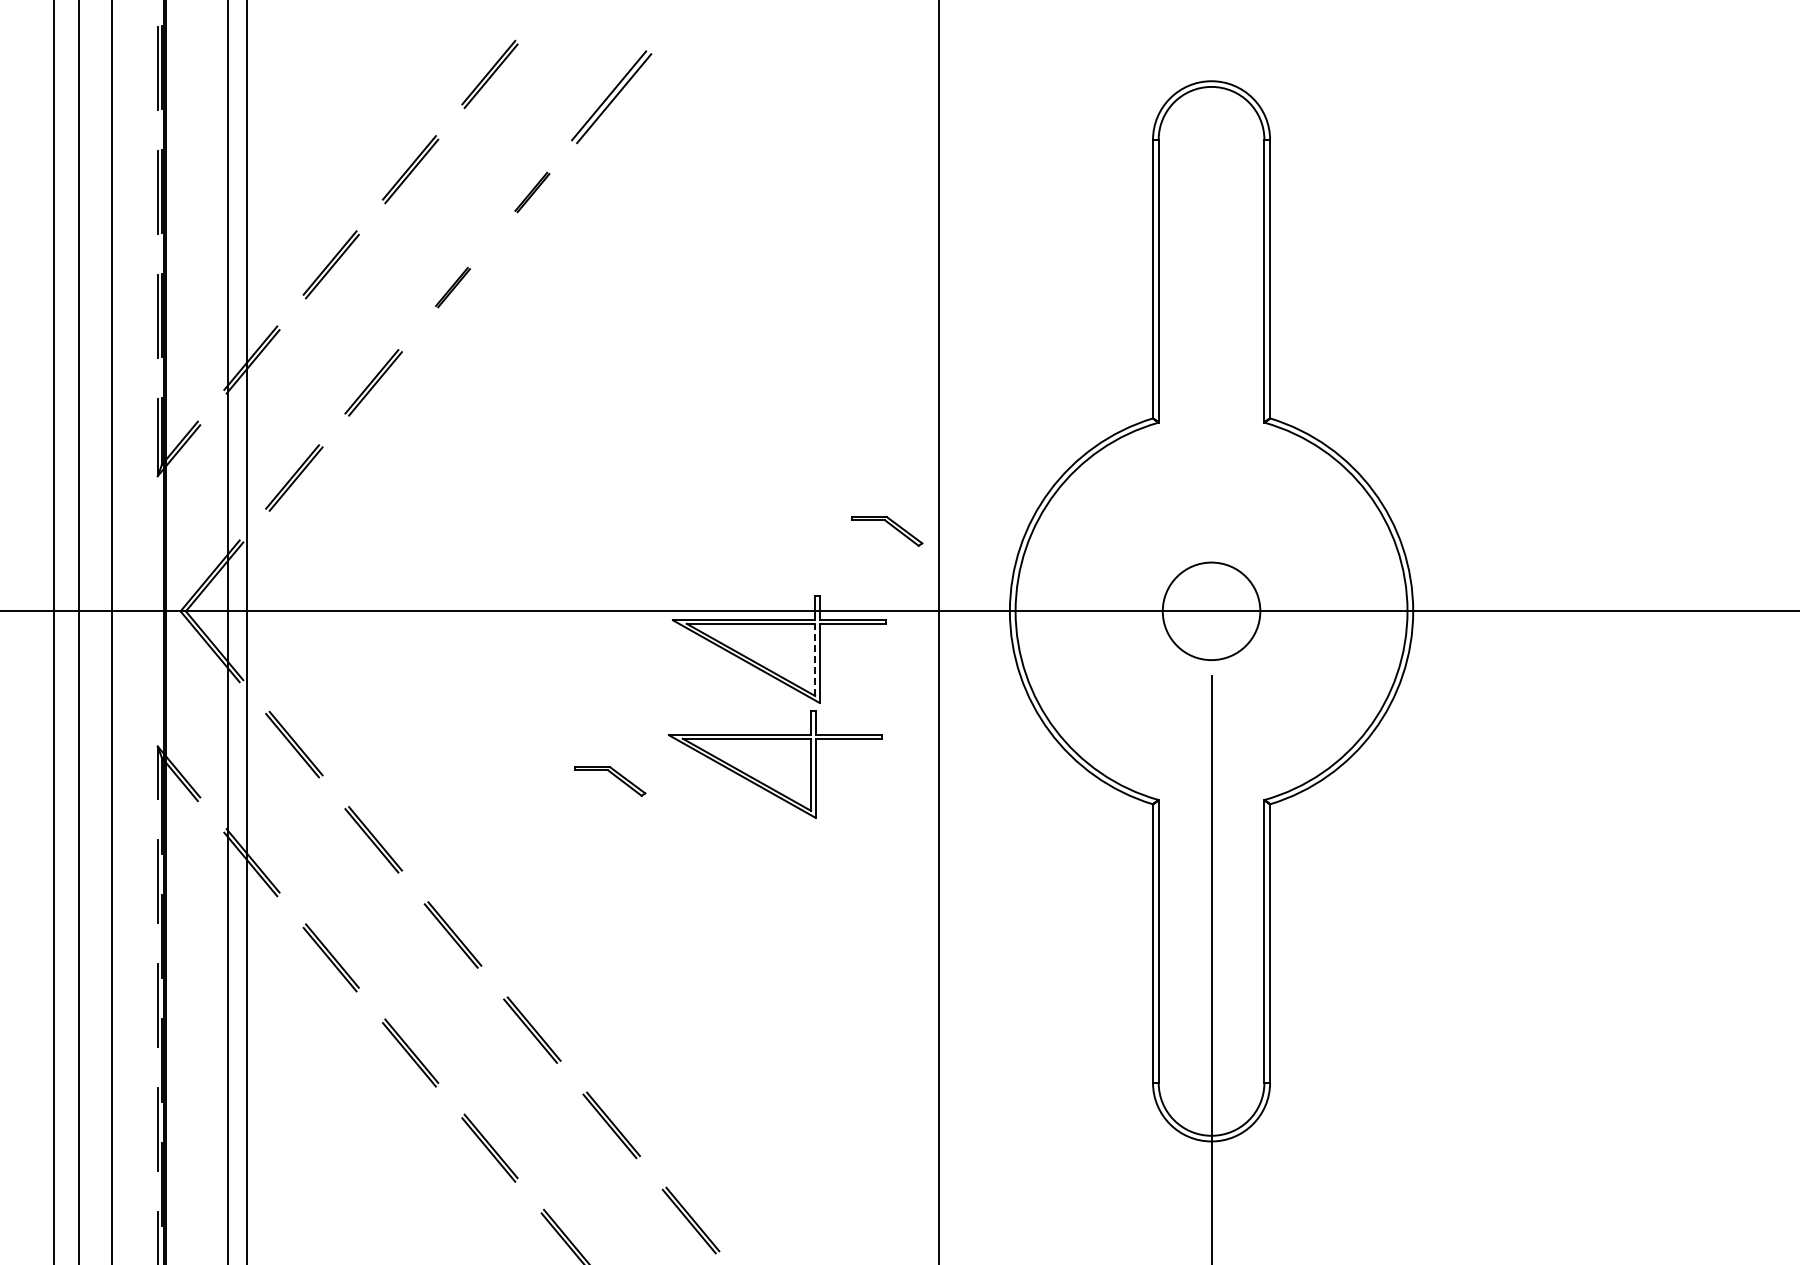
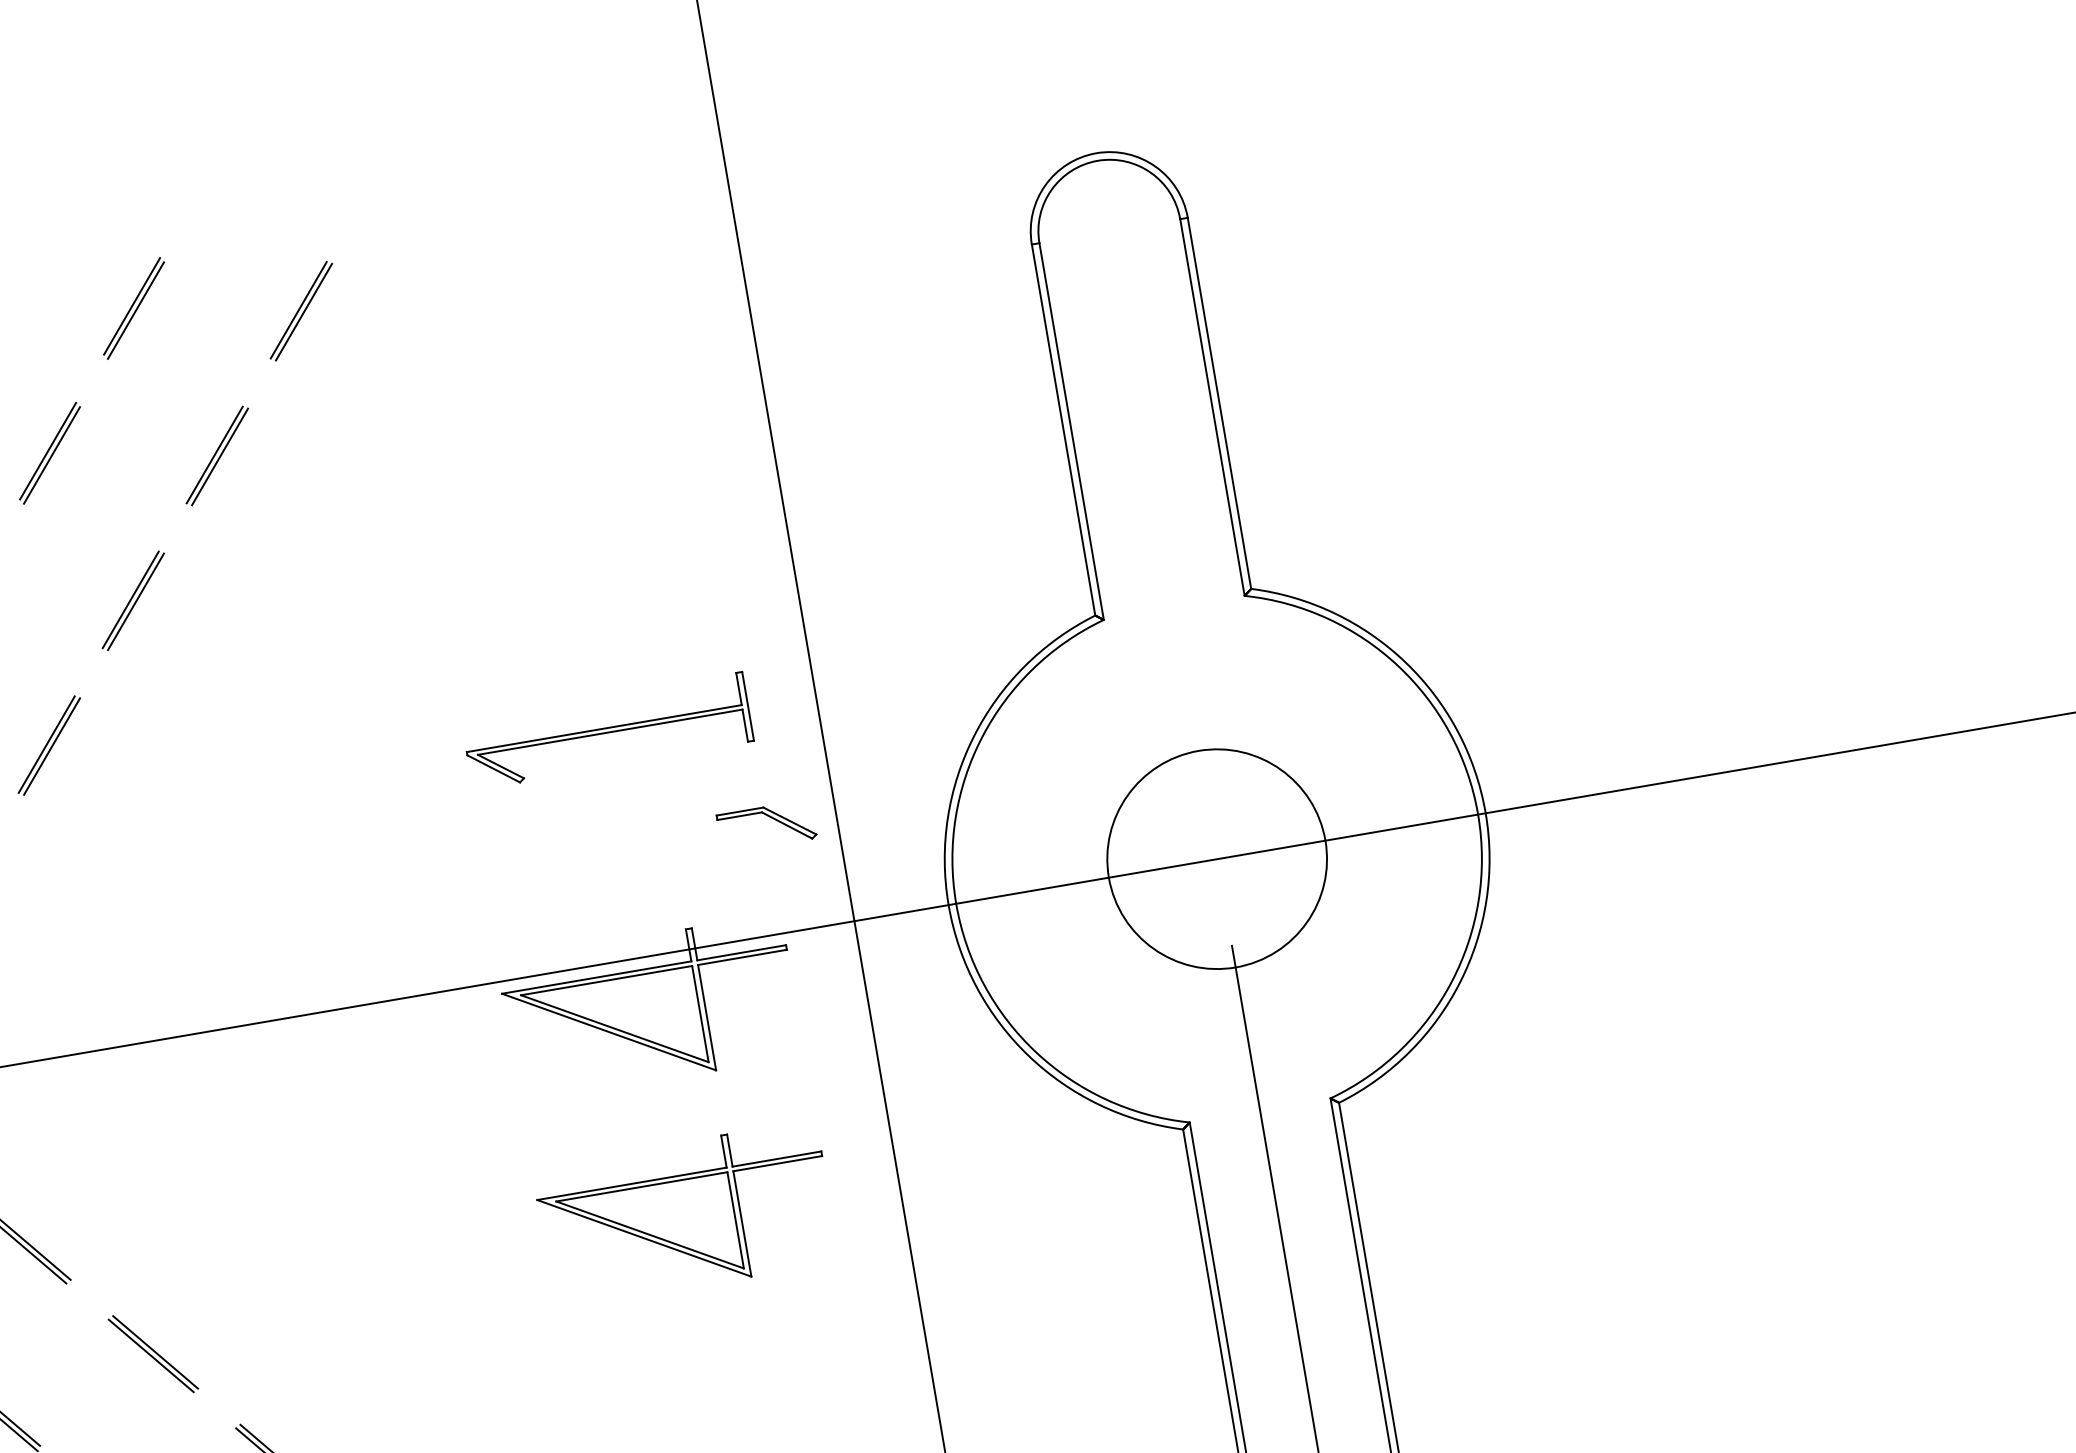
part: (611, 97) -> (301, 311), size x0.71
part: (532, 192) -> (217, 455), size x1.67
part: (452, 287) -> (132, 600), size x1.67
part: (782, 442) -> (607, 731), added
circle: (1211, 611) -> (1217, 859), size x1.67
line: (815, 659) -> (700, 1013), dashed -> solid
part: (775, 764) -> (685, 1214), moved
part: (614, 776) -> (459, 1215), removed

